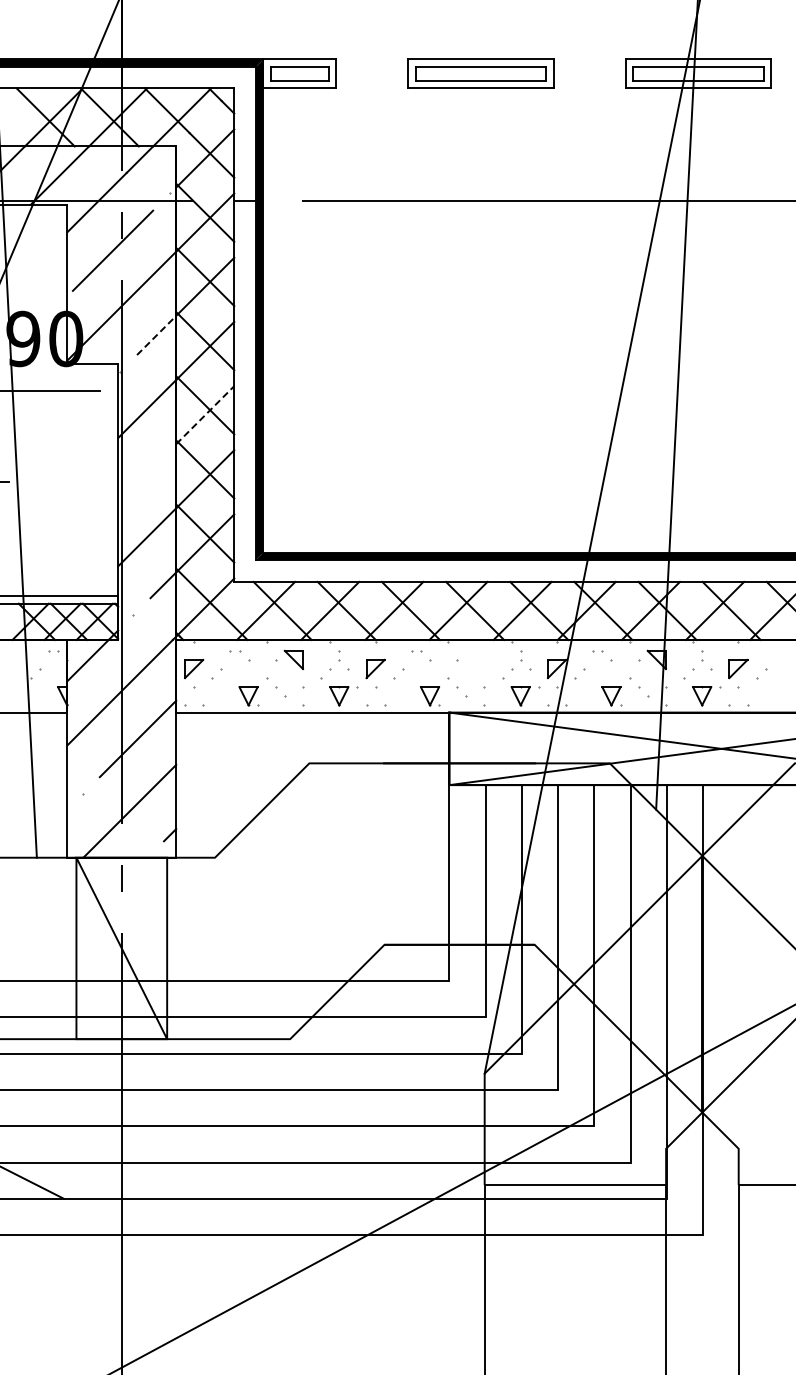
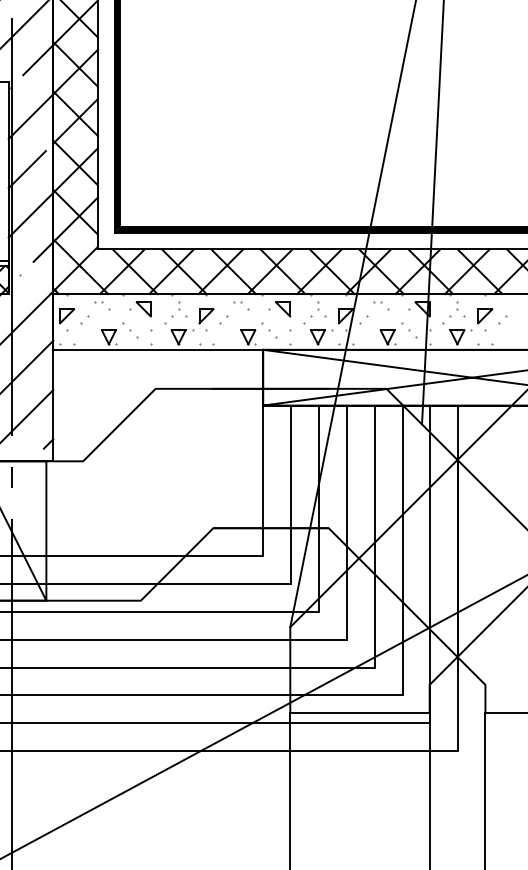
line: (156, 335) -> (38, 60), dashed -> solid
line: (205, 414) -> (75, 120), dashed -> solid
line: (142, 477) -> (27, 169), added
part: (475, 659) -> (283, 309), added

